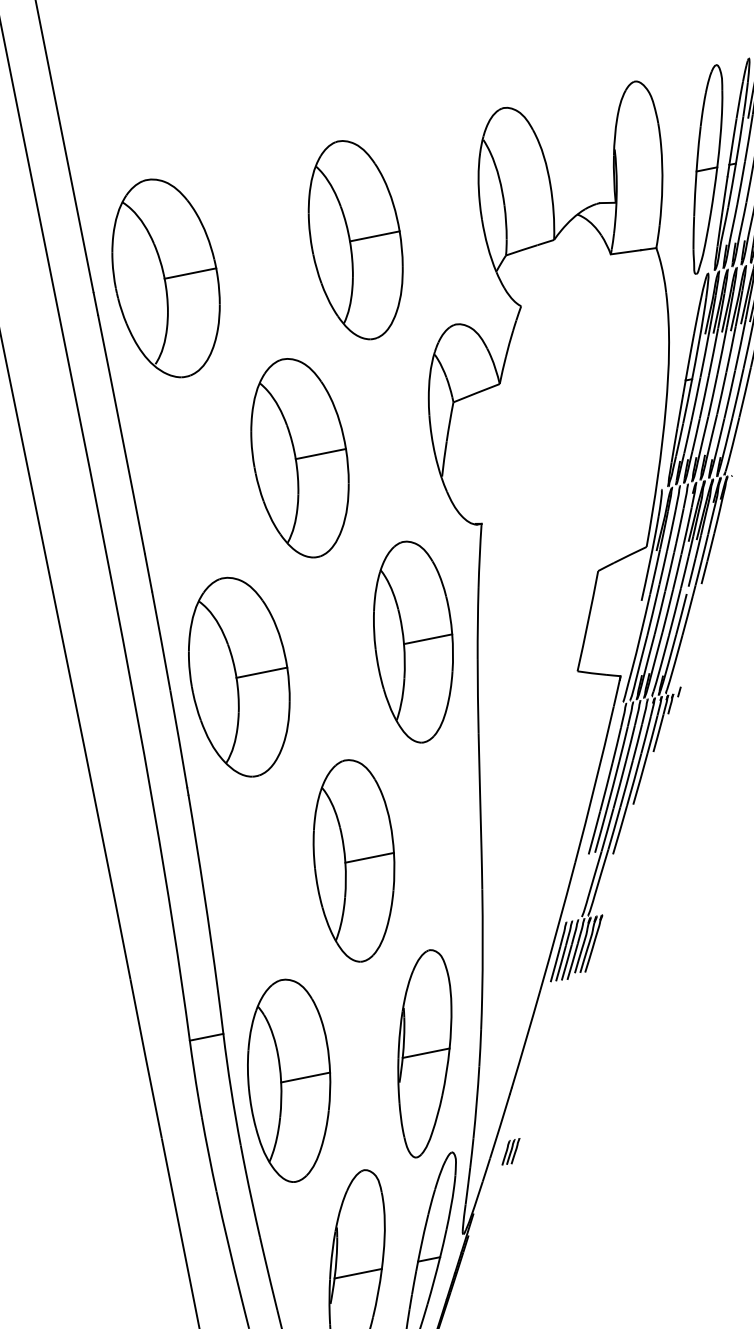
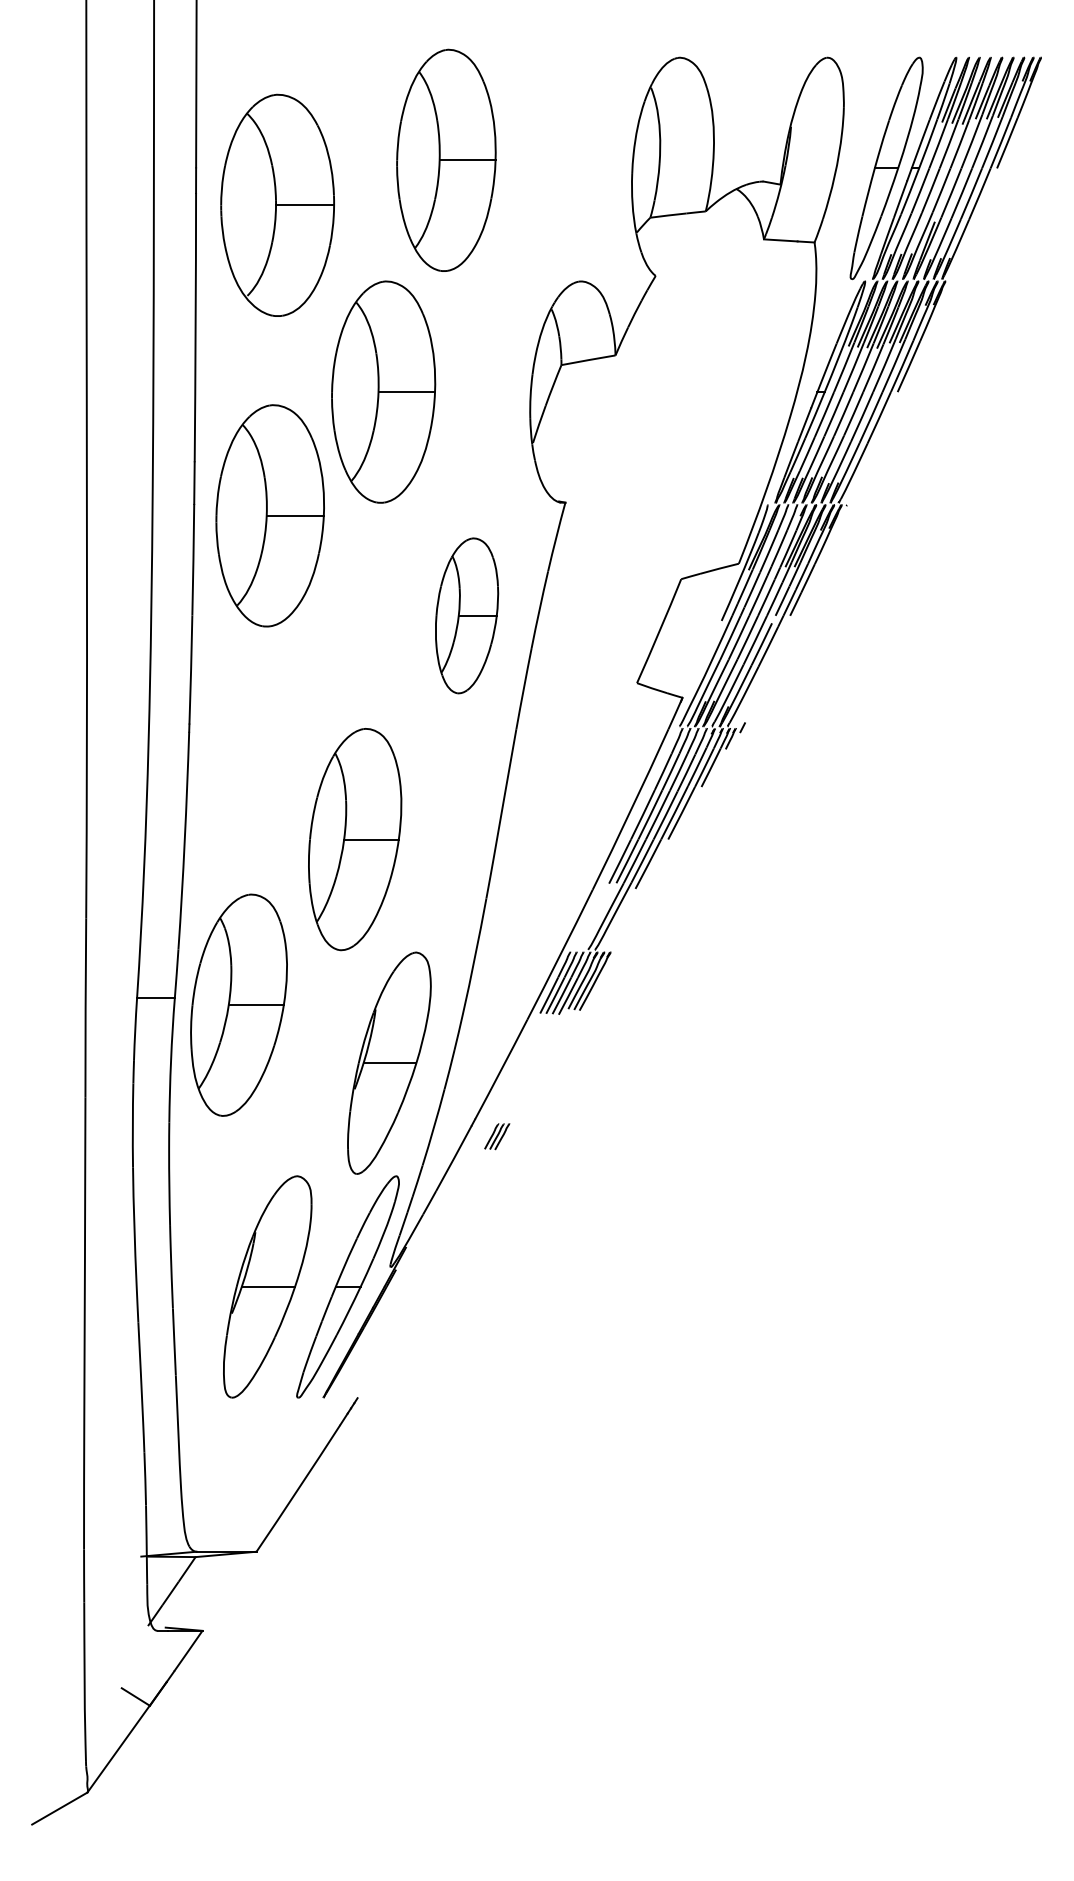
part: (355, 239) -> (446, 159), moved
part: (165, 277) -> (277, 204), moved
part: (413, 641) -> (466, 615), size x0.7
part: (238, 677) -> (269, 515), moved
part: (289, 1080) -> (238, 1004), moved
part: (511, 1151) -> (497, 1136), moved

